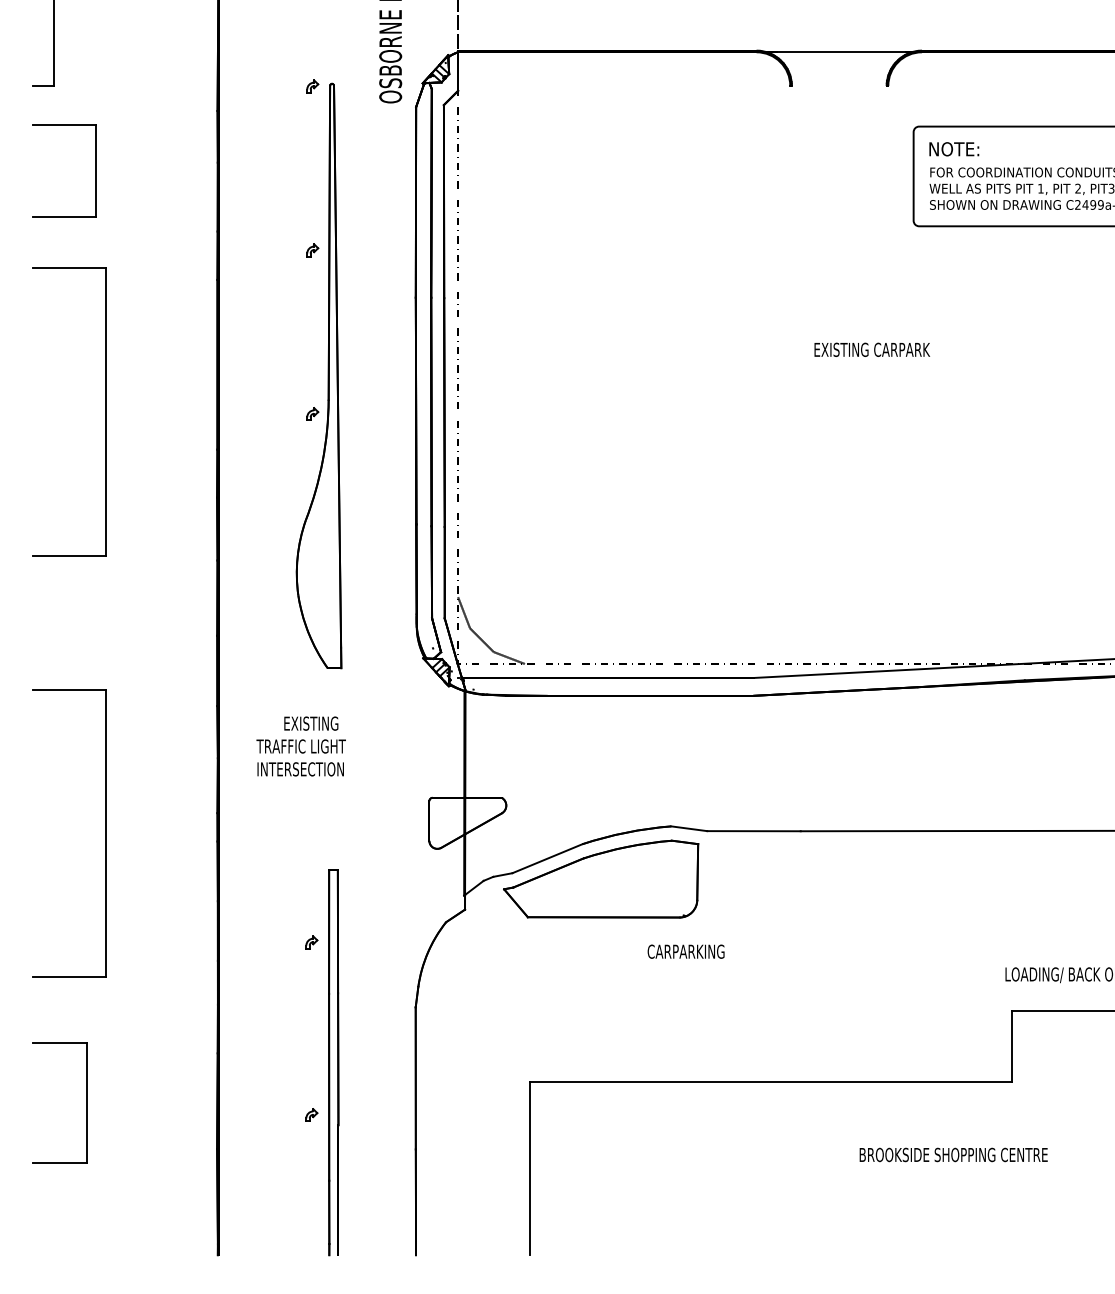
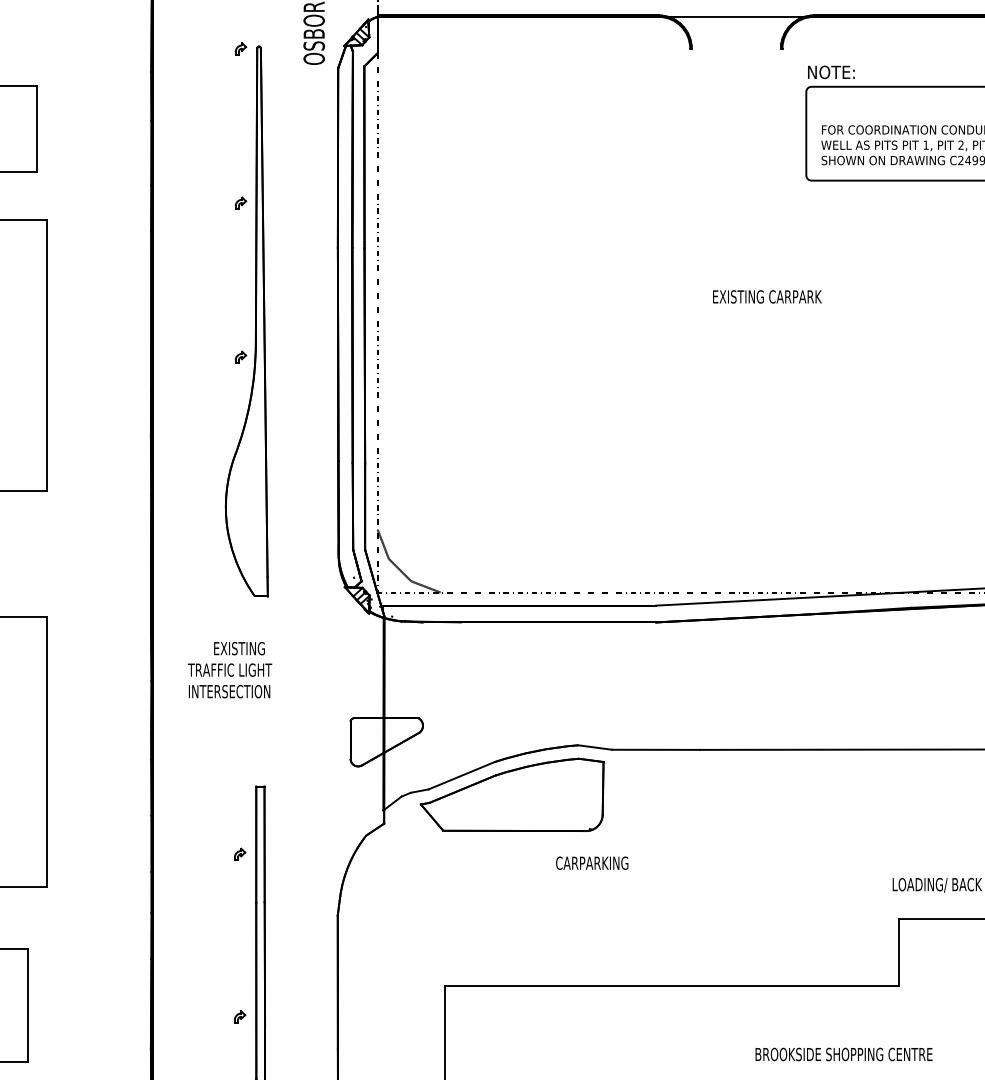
text: (954, 149) -> (831, 72), moved

